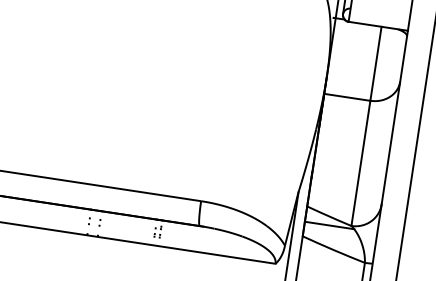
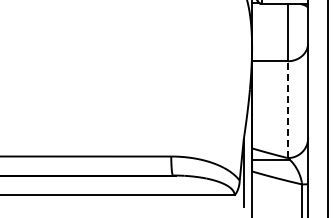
line: (360, 163) -> (287, 109), solid -> dashed

